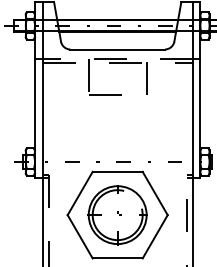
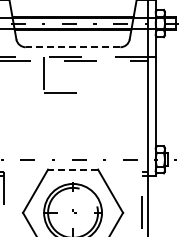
line: (117, 49) -> (72, 47), solid -> dashed
line: (146, 76) -> (101, 74), removed
line: (117, 171) -> (72, 169), solid -> dashed

